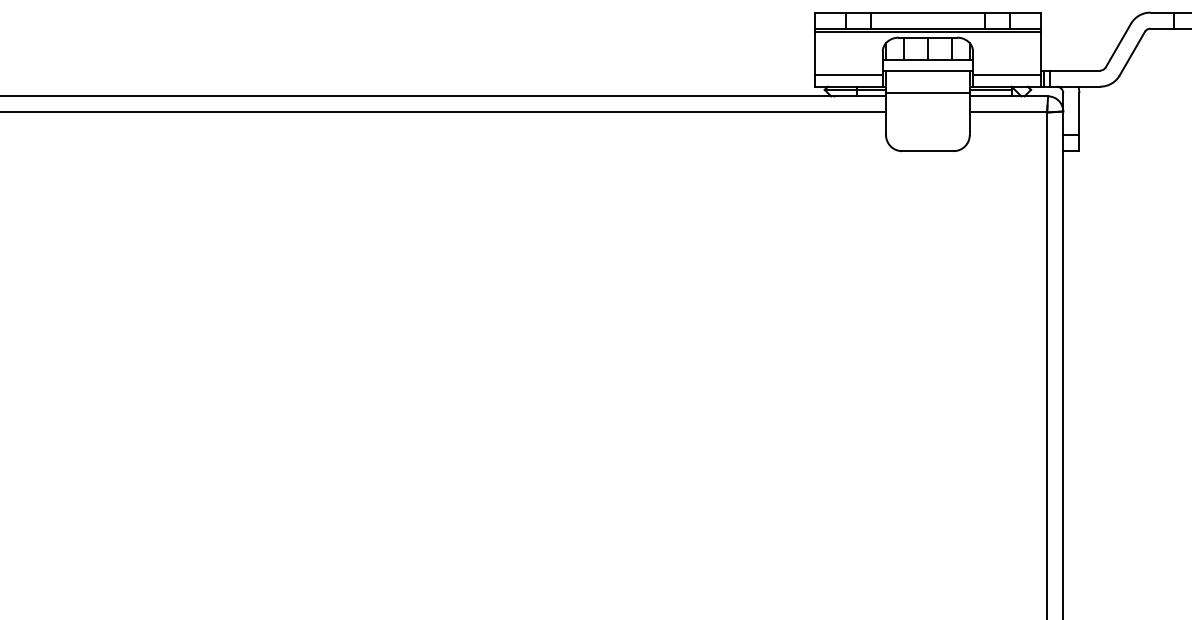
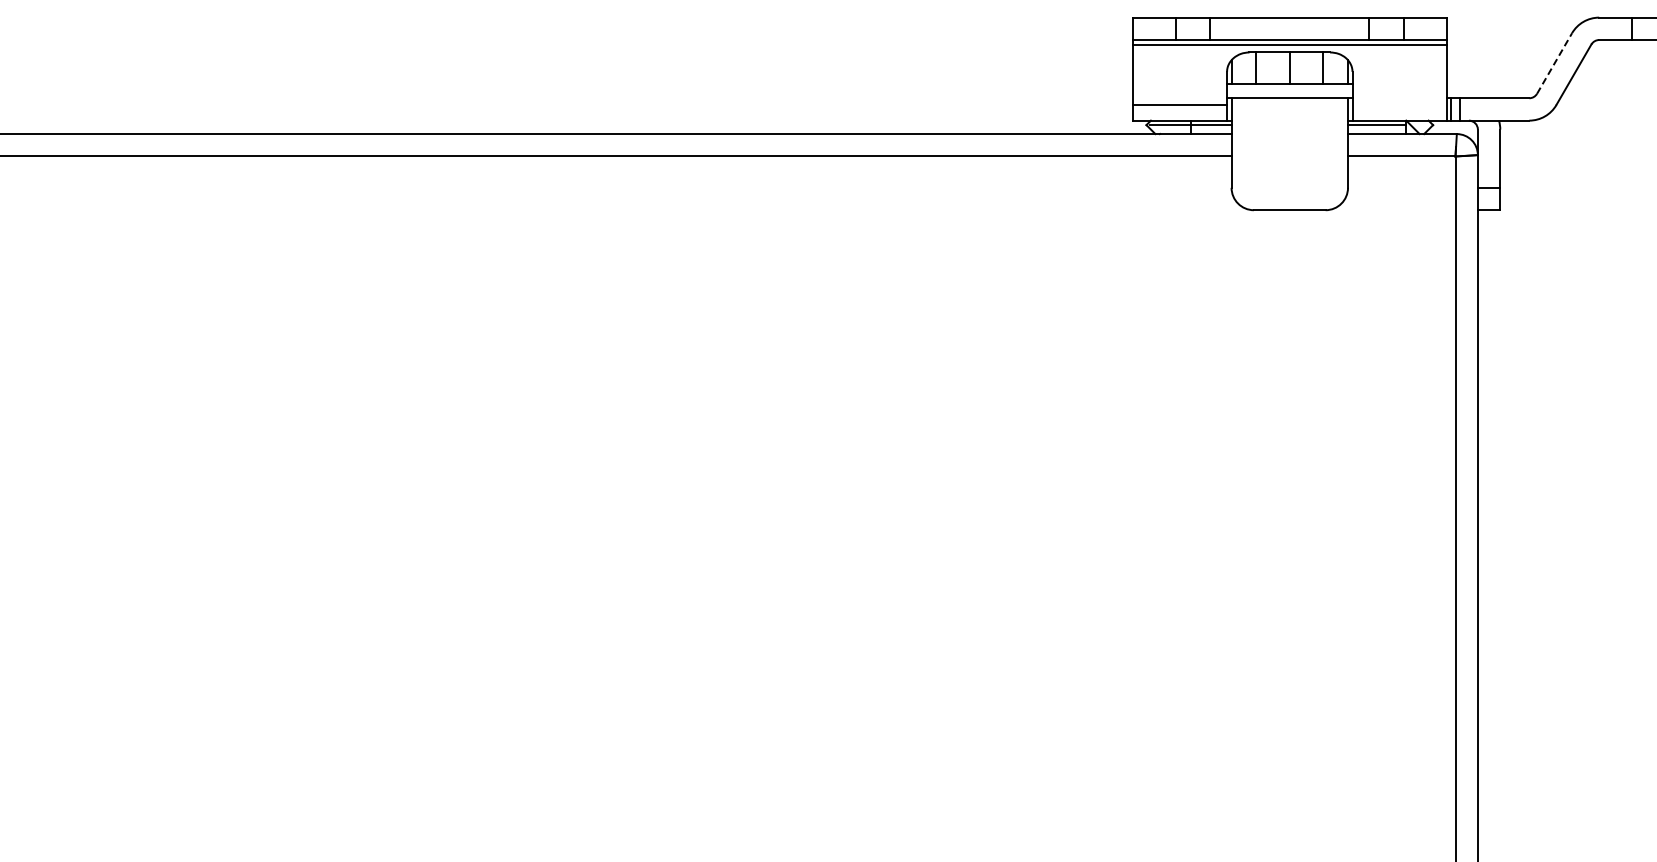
line: (1118, 45) -> (1554, 63), solid -> dashed
line: (1006, 75) -> (1399, 104), removed
line: (927, 93) -> (1289, 129), removed

